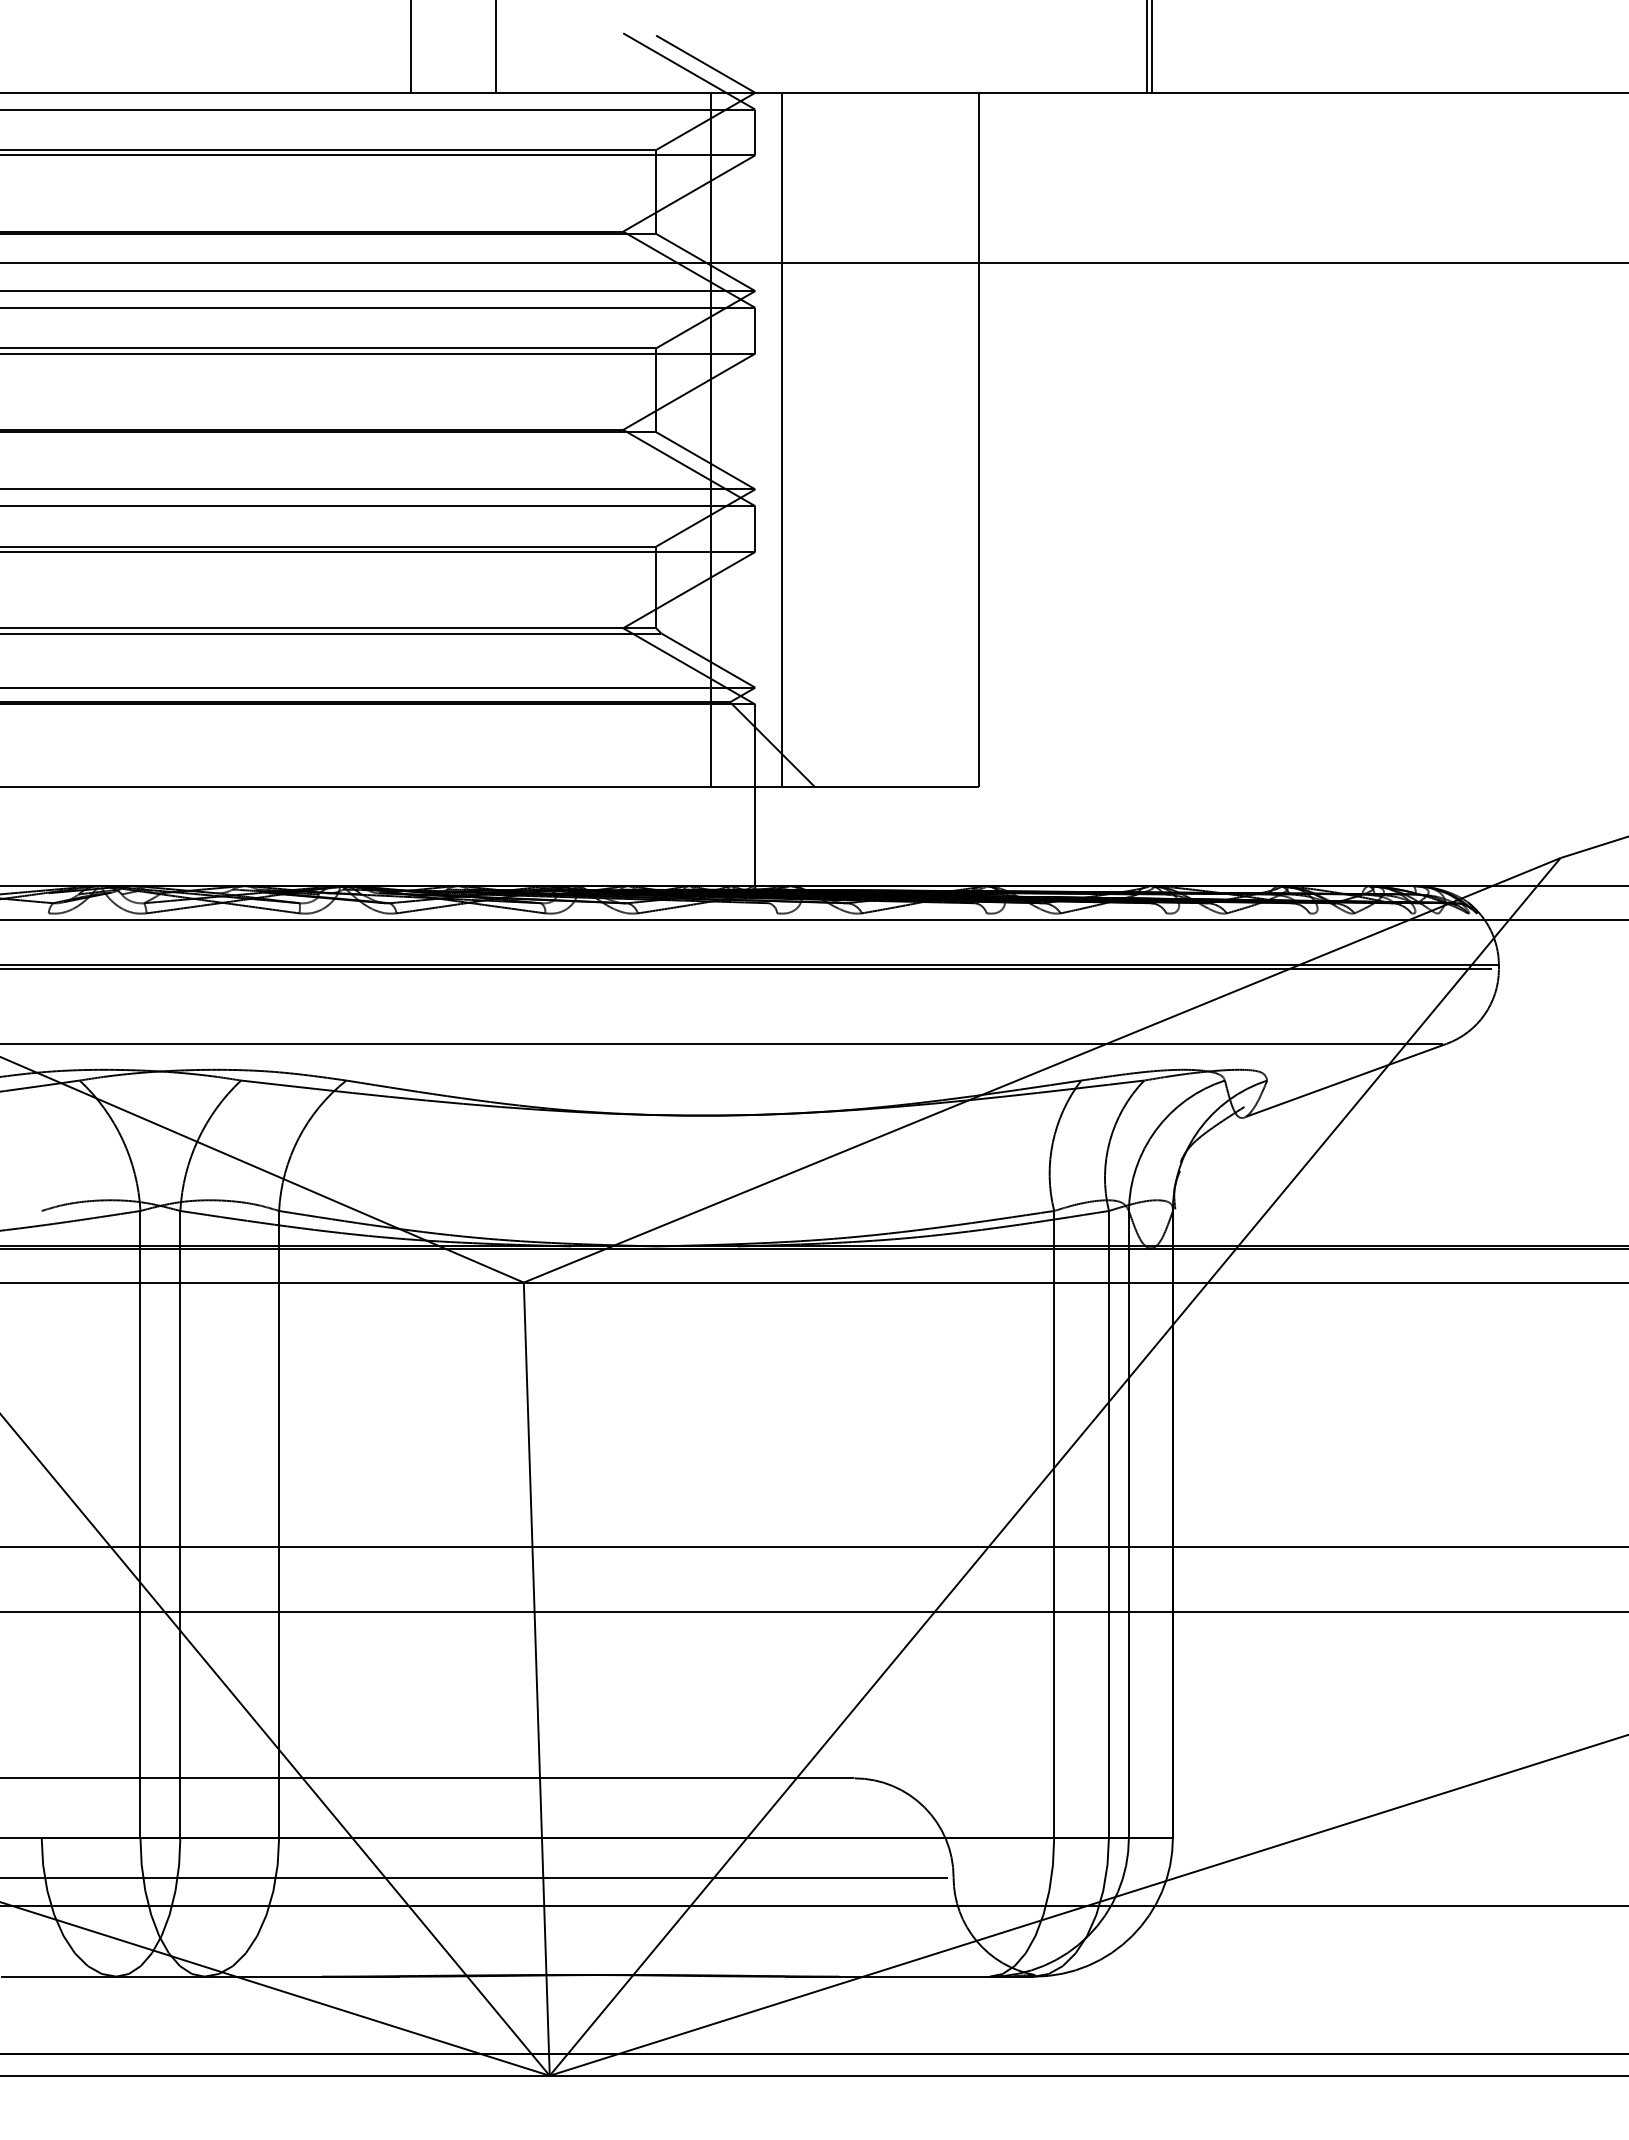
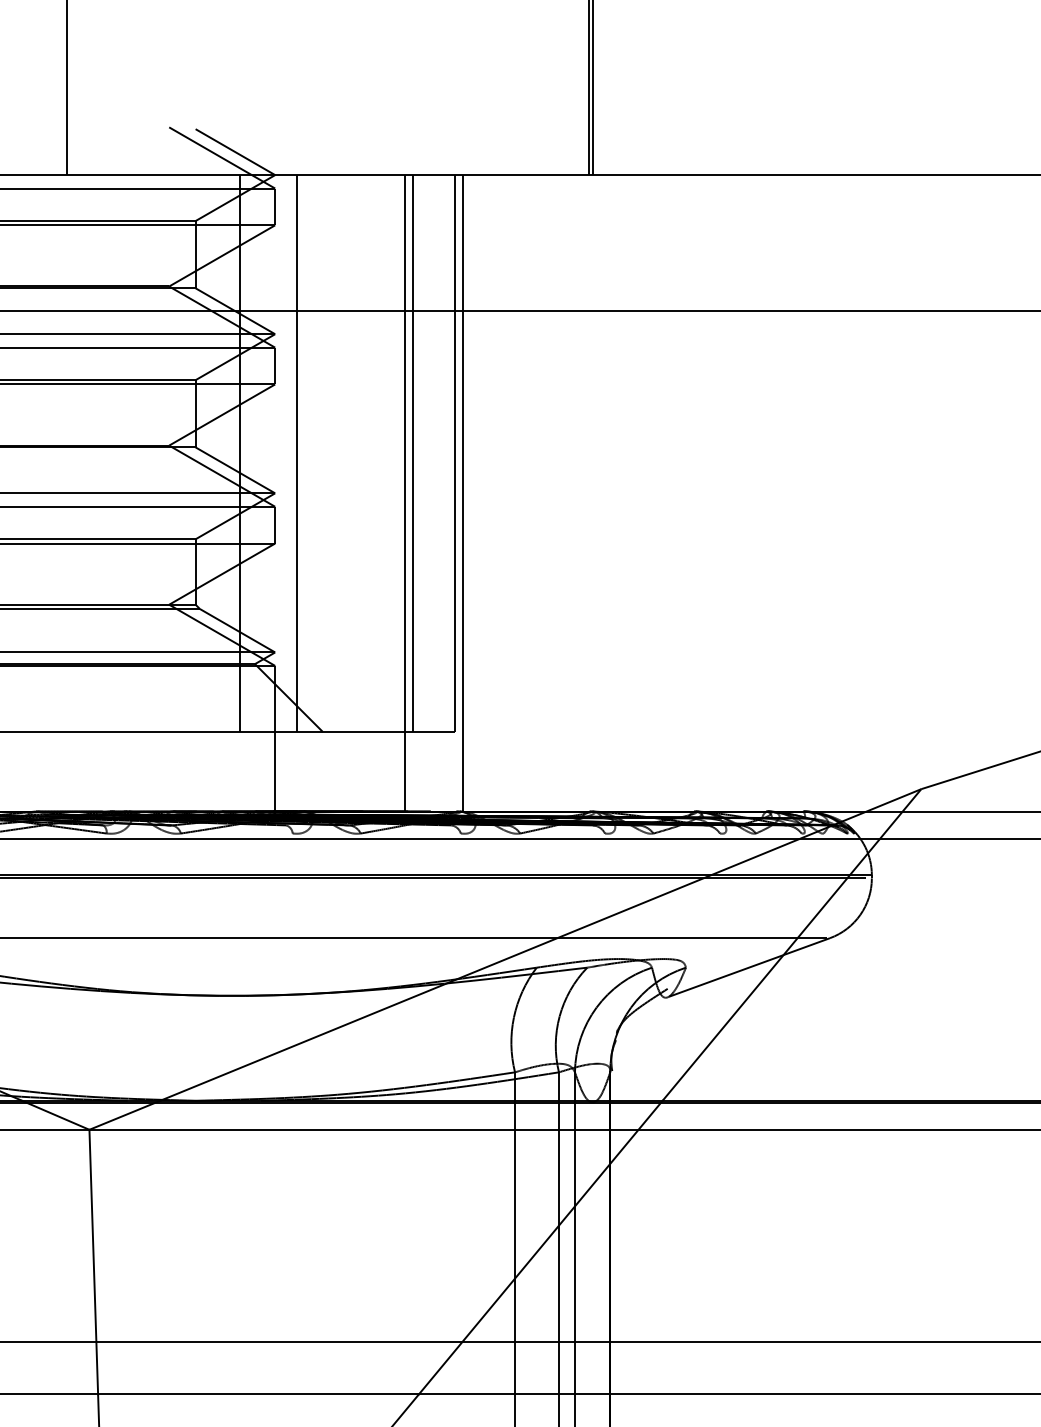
line: (926, 439) -> (412, 453), added
line: (917, 489) -> (405, 493), added
line: (989, 489) -> (463, 493), added

